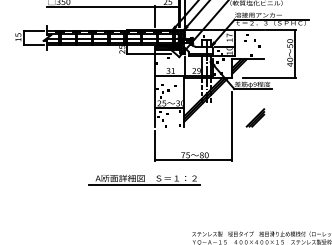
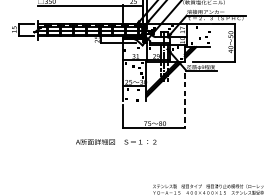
part: (255, 117) -> (203, 93), removed
line: (232, 126) -> (184, 100), solid -> dashed
line: (144, 184) -> (114, 146), removed

